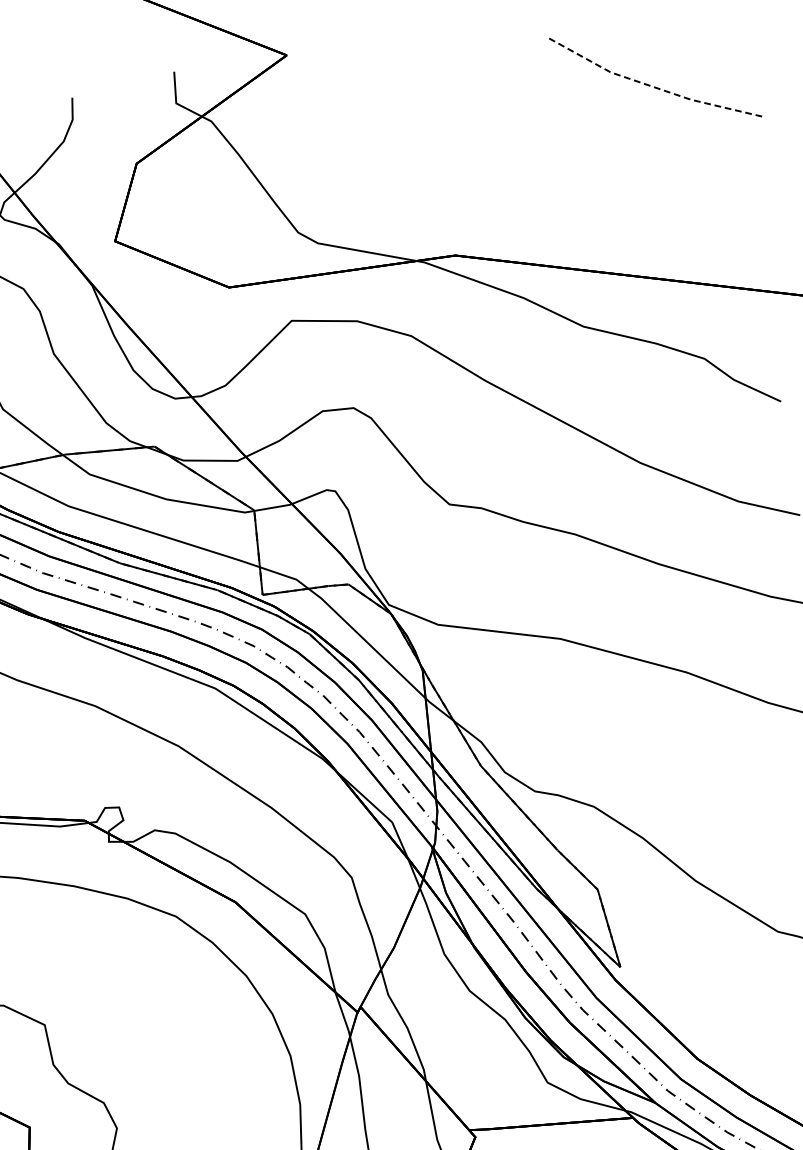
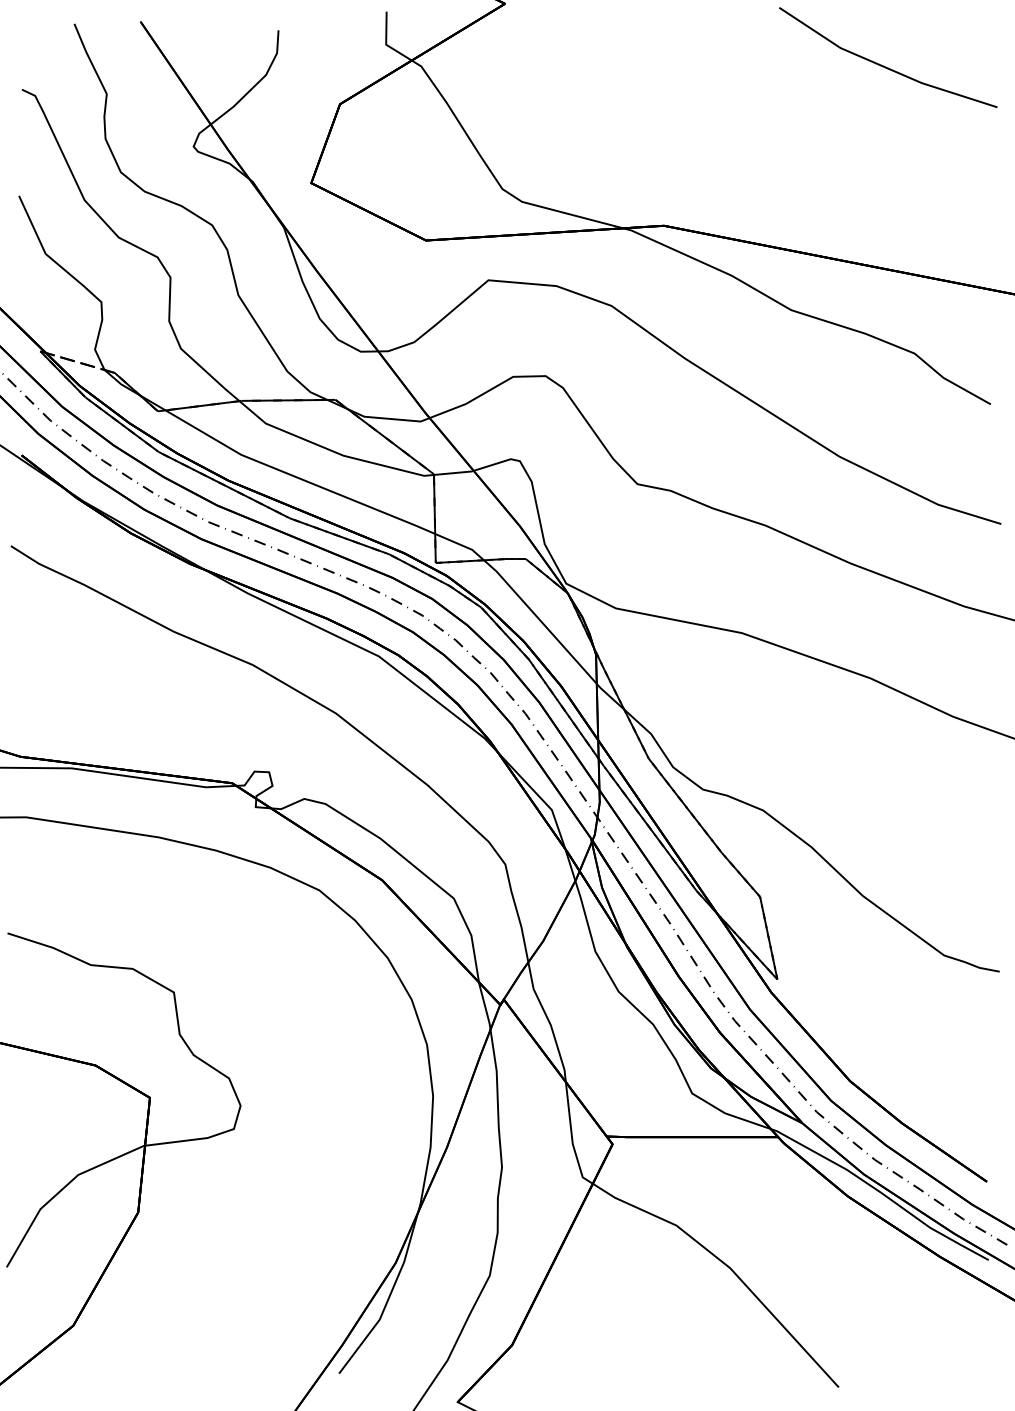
line: (654, 86) -> (884, 66), dashed -> solid

